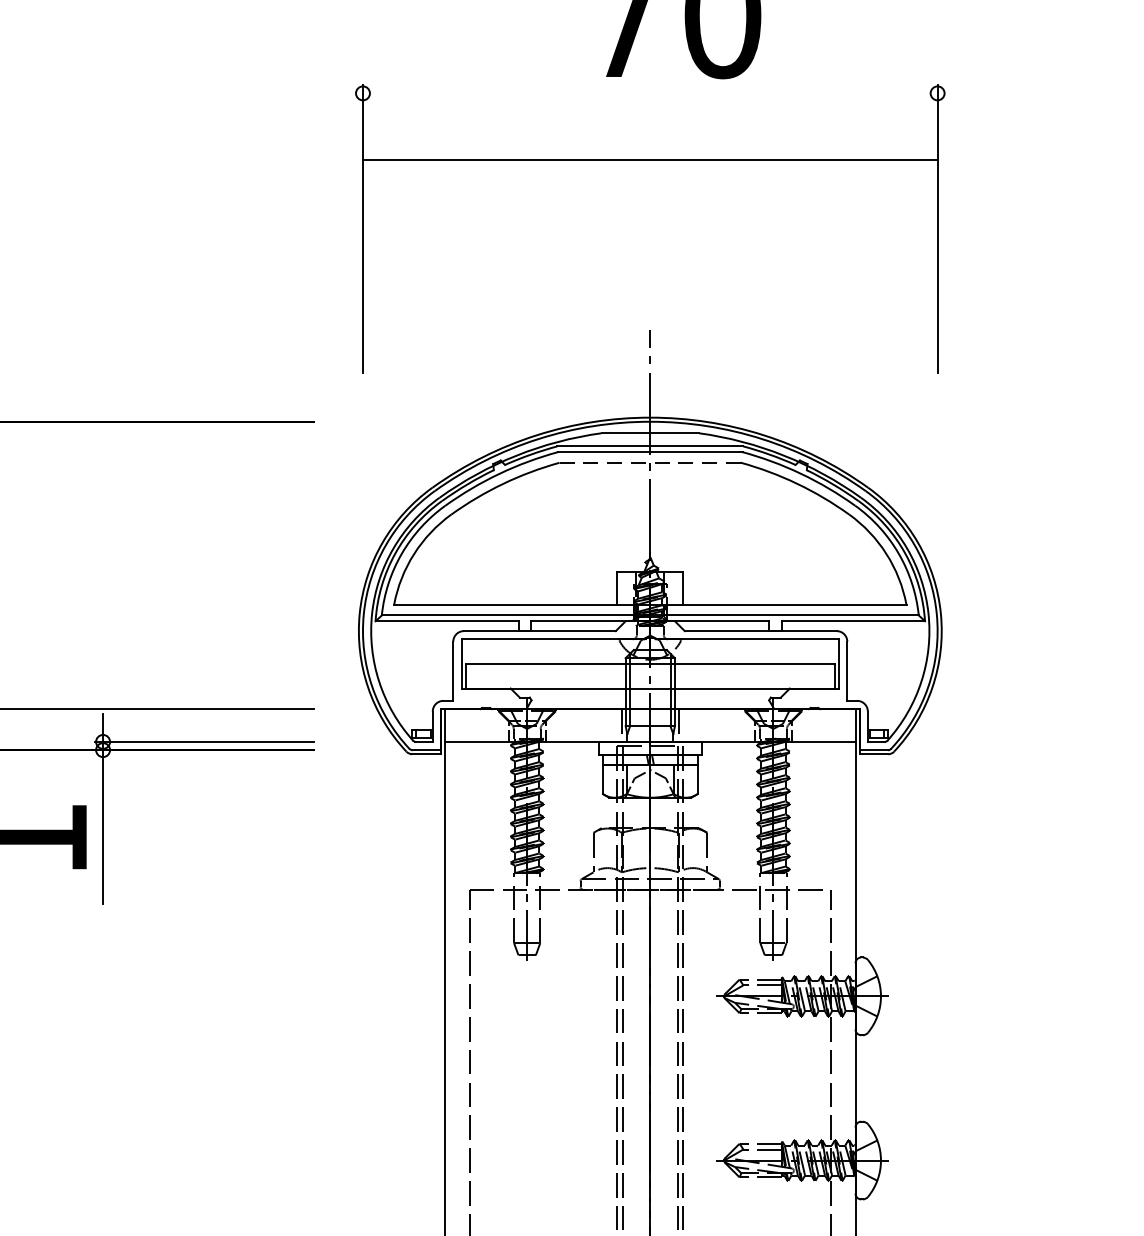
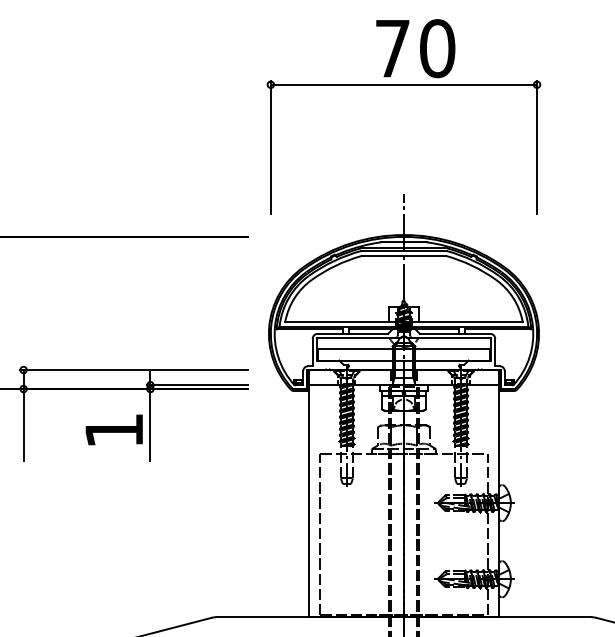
line: (649, 159) -> (403, 84), moved
line: (651, 461) -> (404, 255), dashed -> solid

